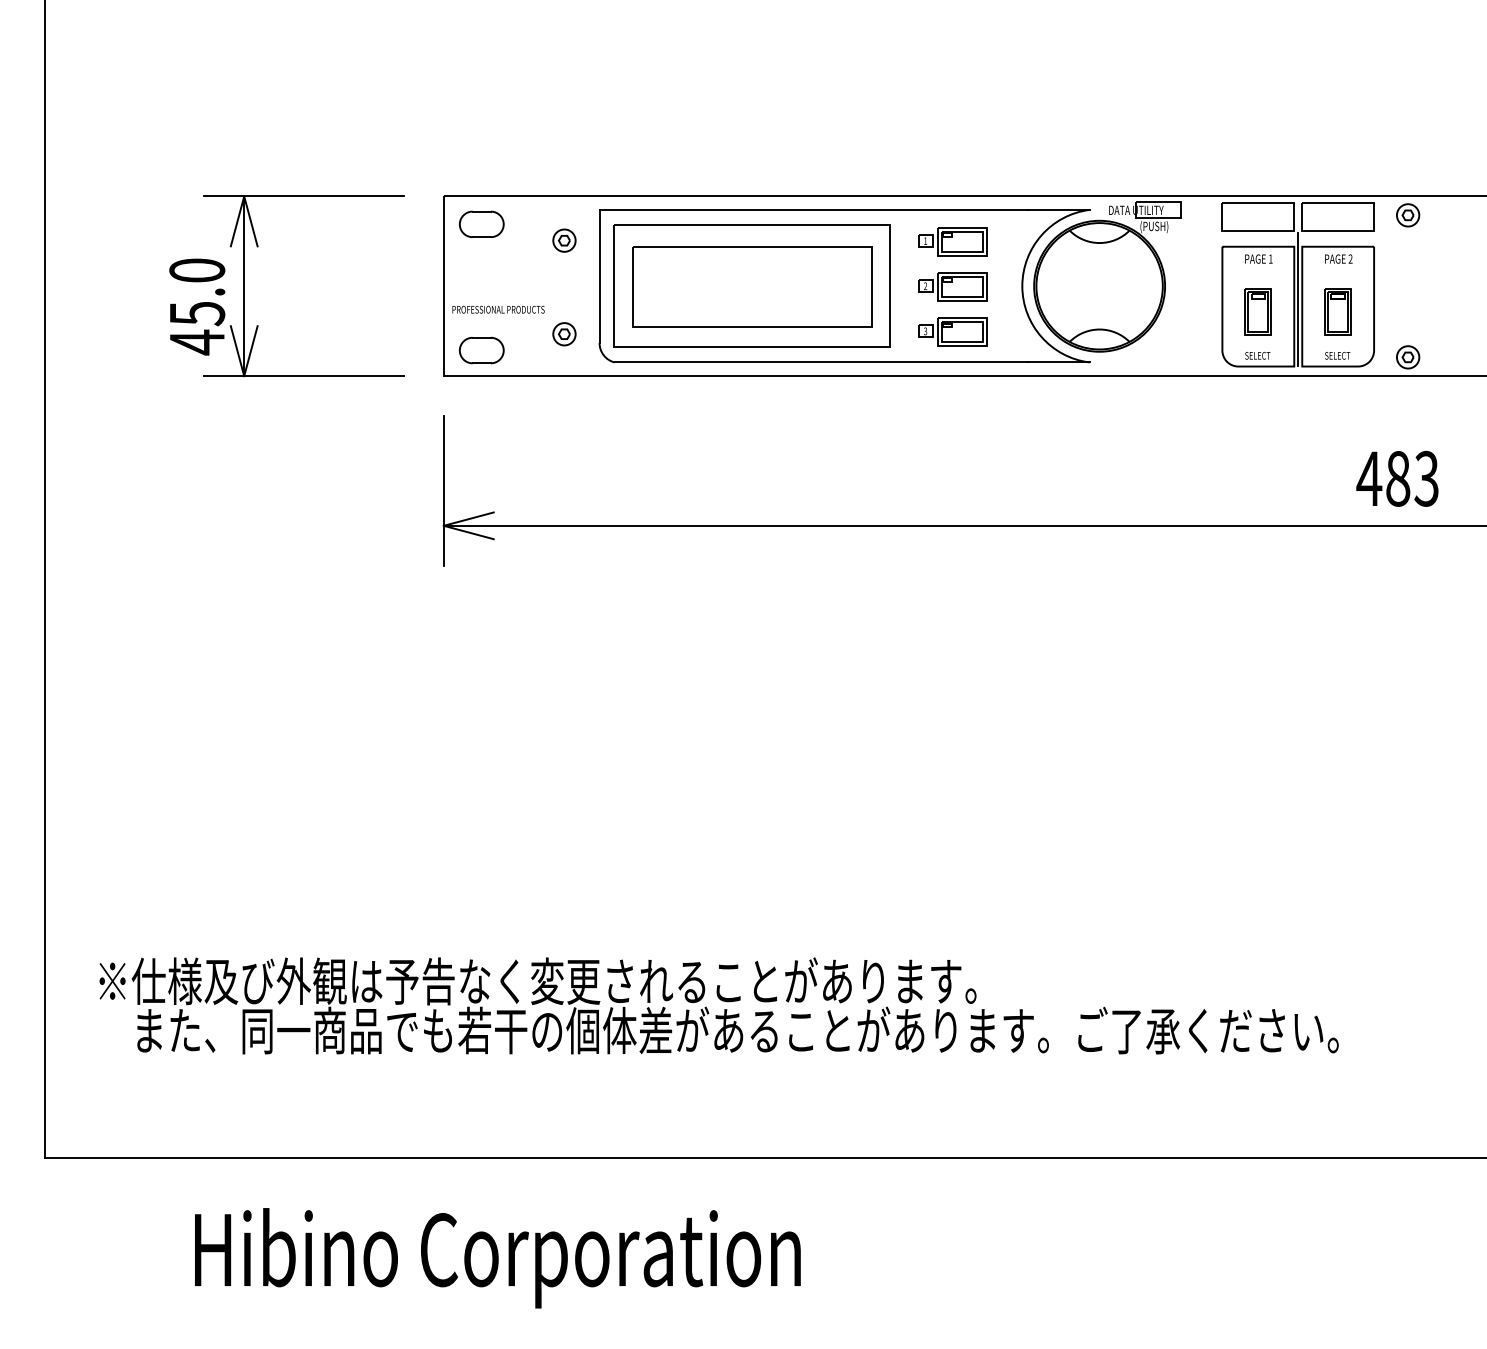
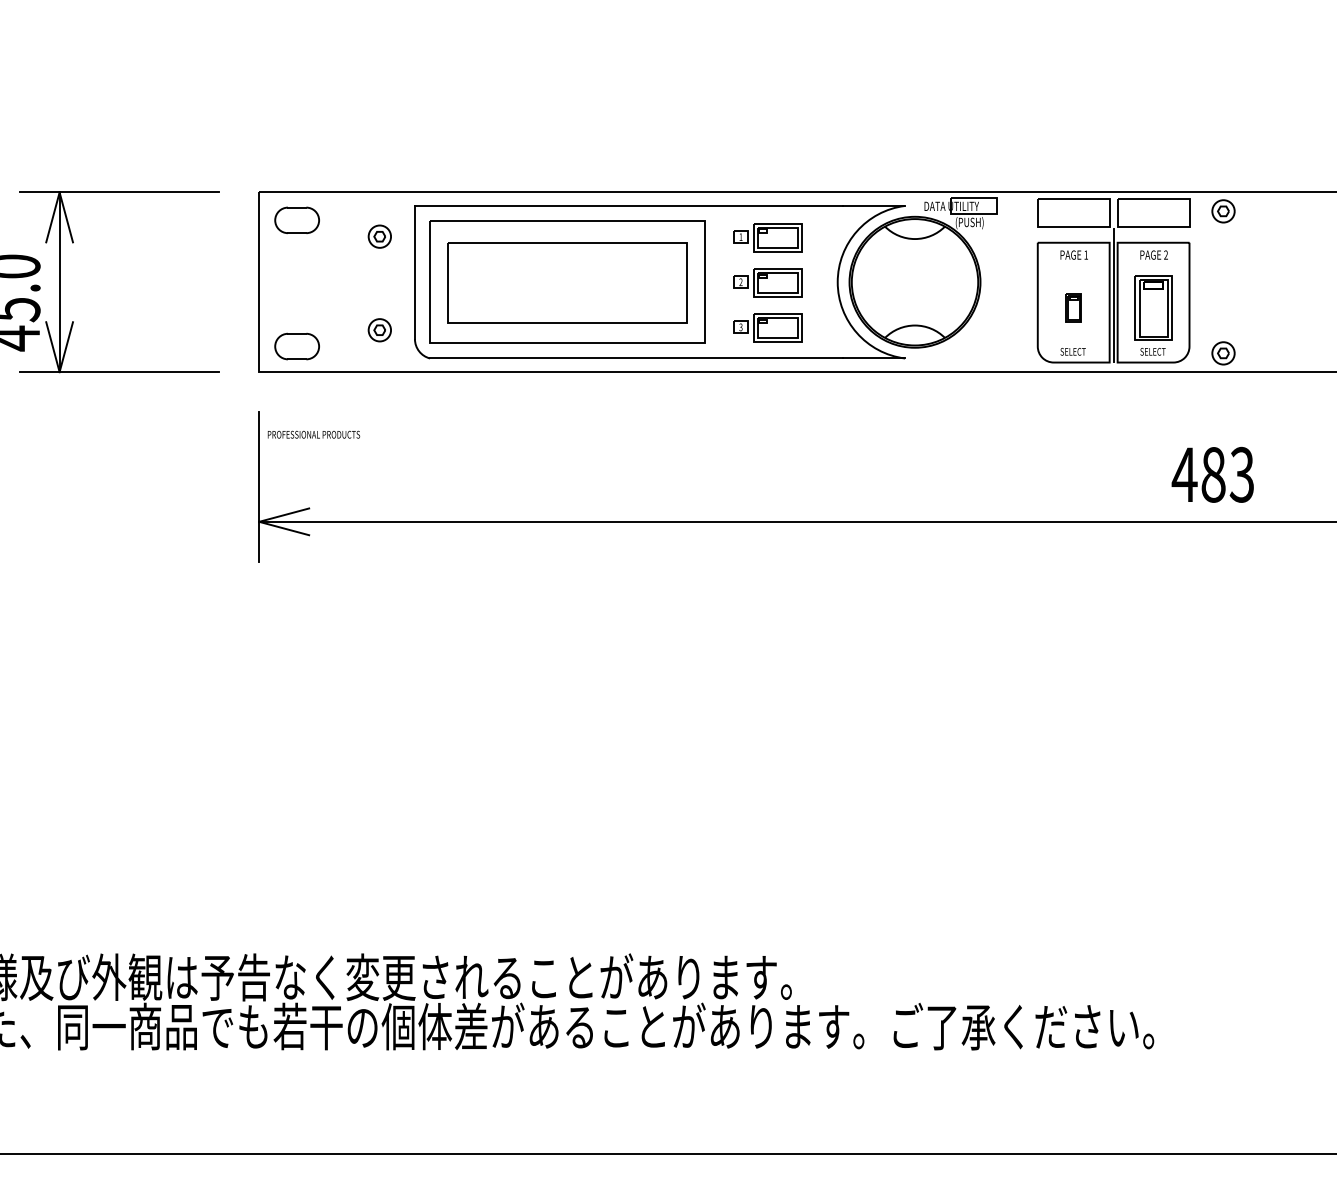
text: (498, 309) -> (313, 434), moved
part: (1257, 311) -> (1072, 307), size x0.6
part: (1337, 311) -> (1152, 307), size x1.4

